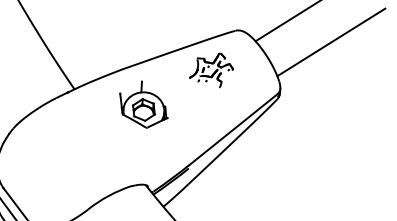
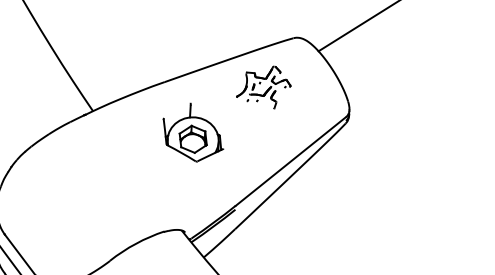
line: (331, 42) -> (413, 52), removed
part: (143, 104) -> (192, 132), moved

